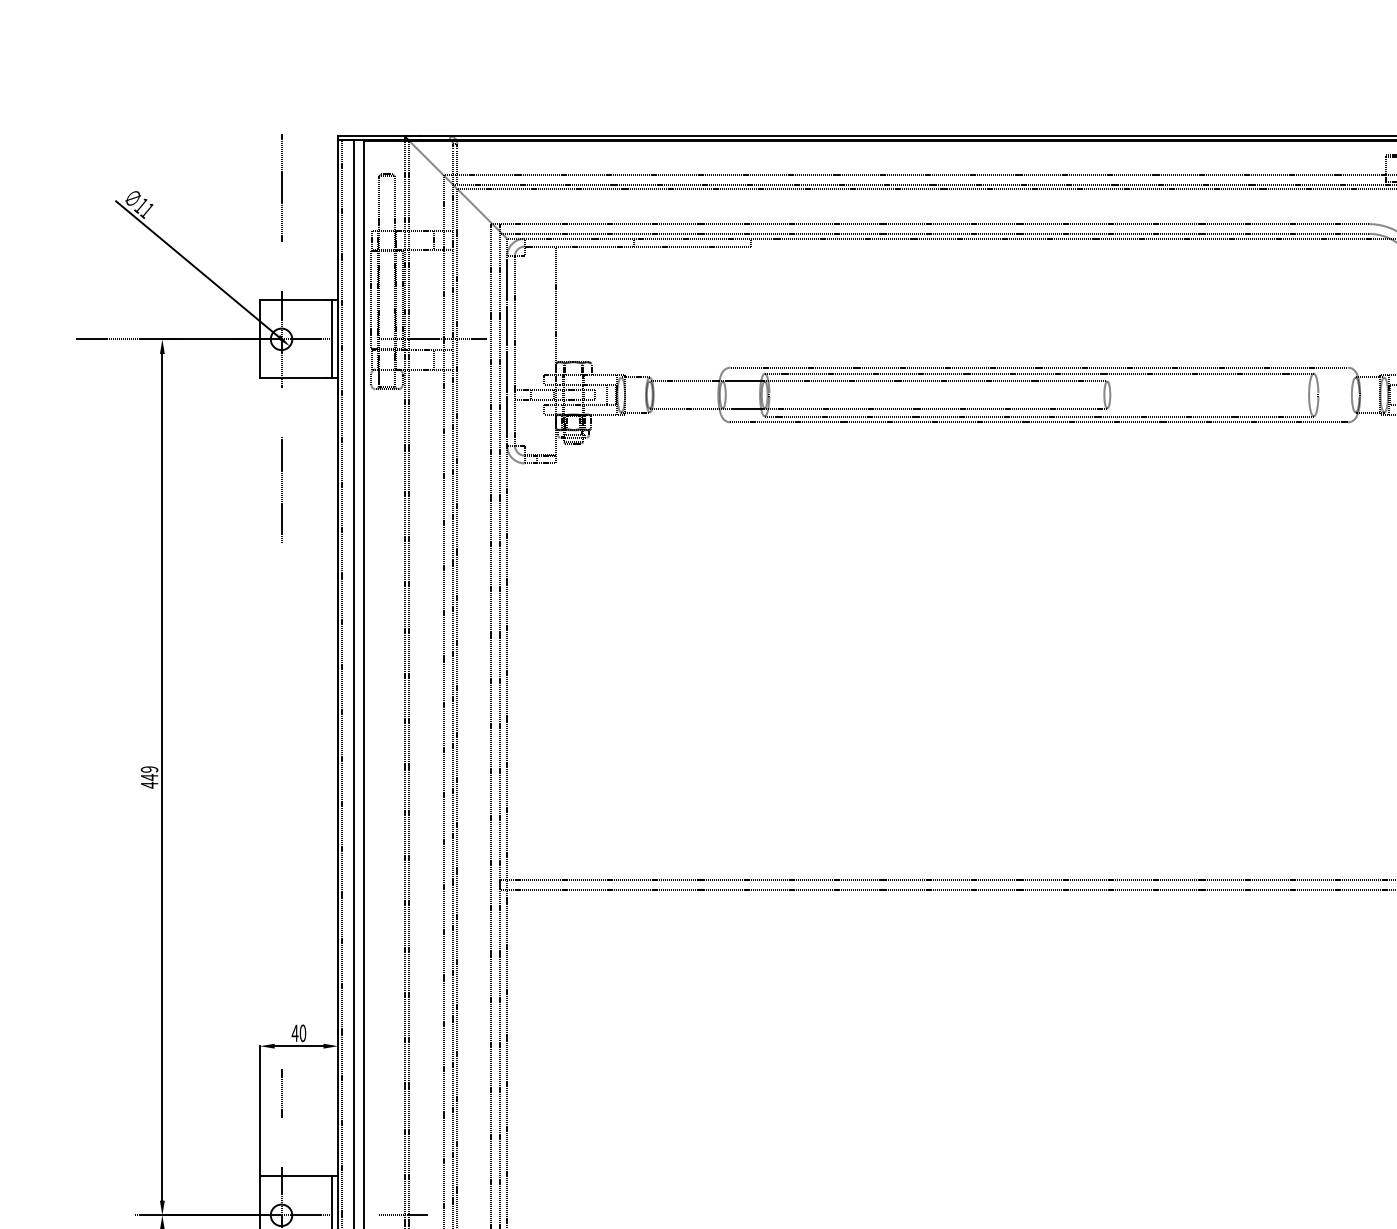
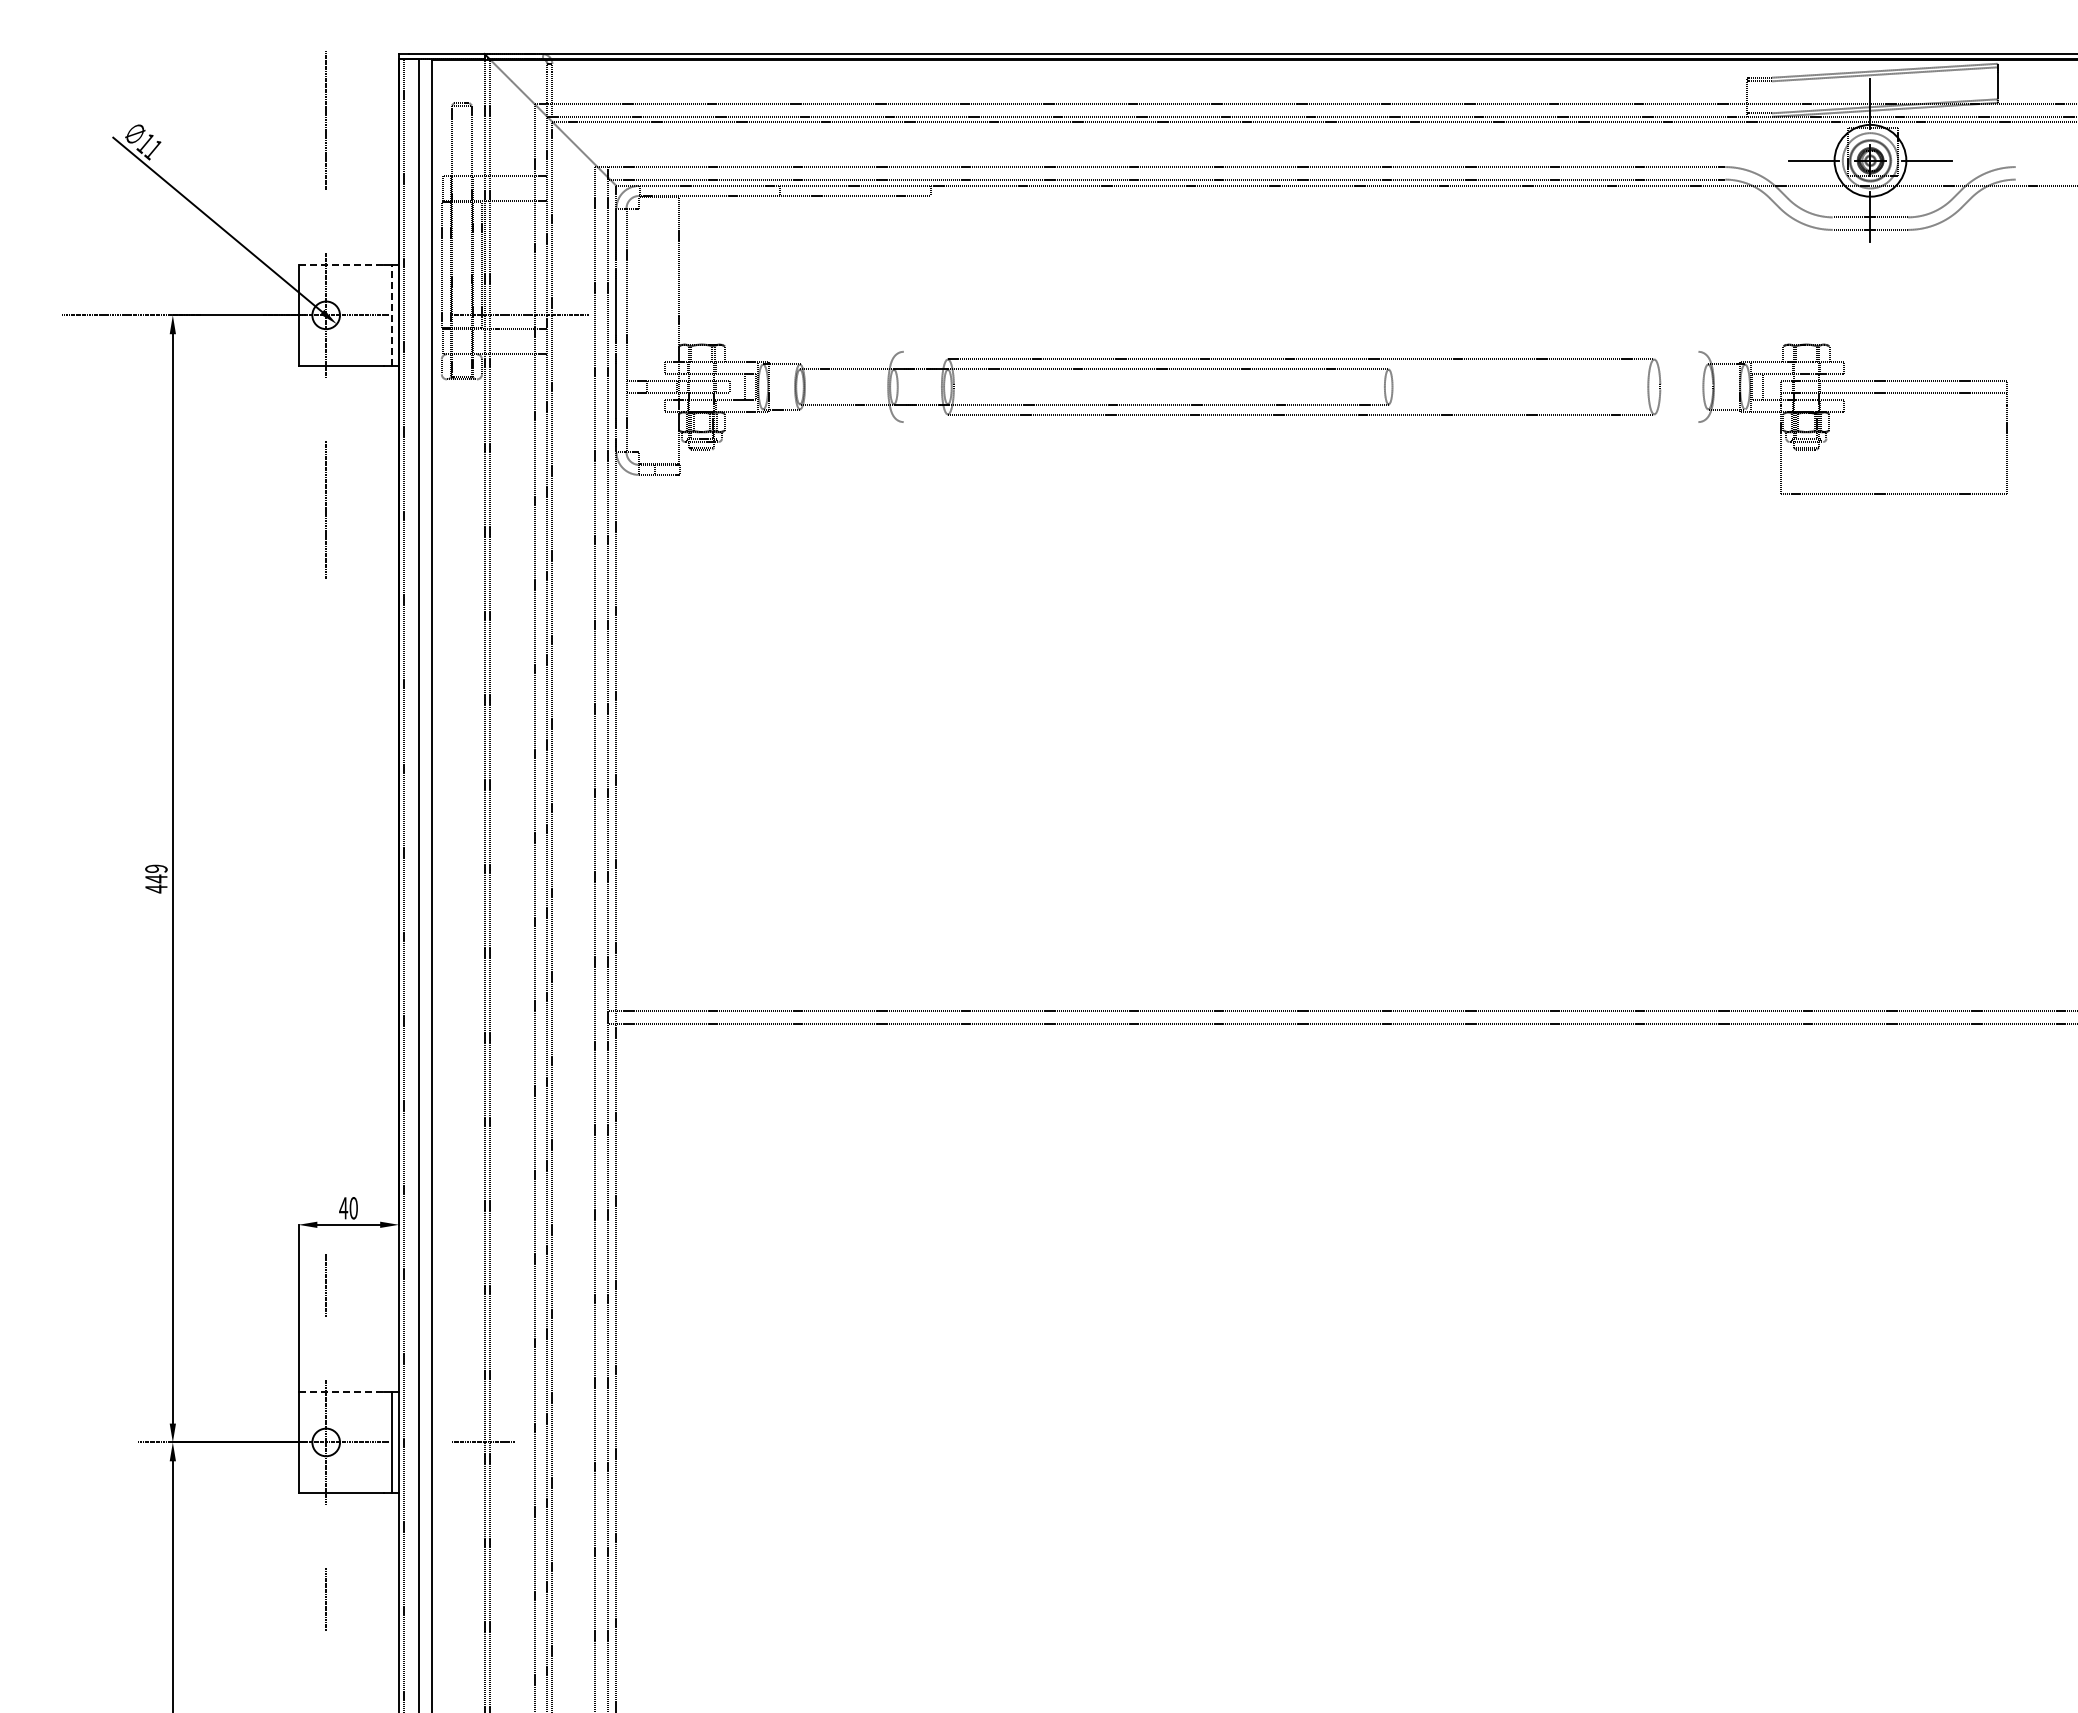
line: (434, 240) -> (522, 188), removed
line: (293, 300) -> (341, 265), solid -> dashed
line: (332, 338) -> (391, 314), solid -> dashed
line: (434, 359) -> (522, 341), removed
line: (1038, 367) -> (1300, 351), removed
line: (1038, 422) -> (1300, 422), removed
line: (293, 1176) -> (341, 1392), solid -> dashed

